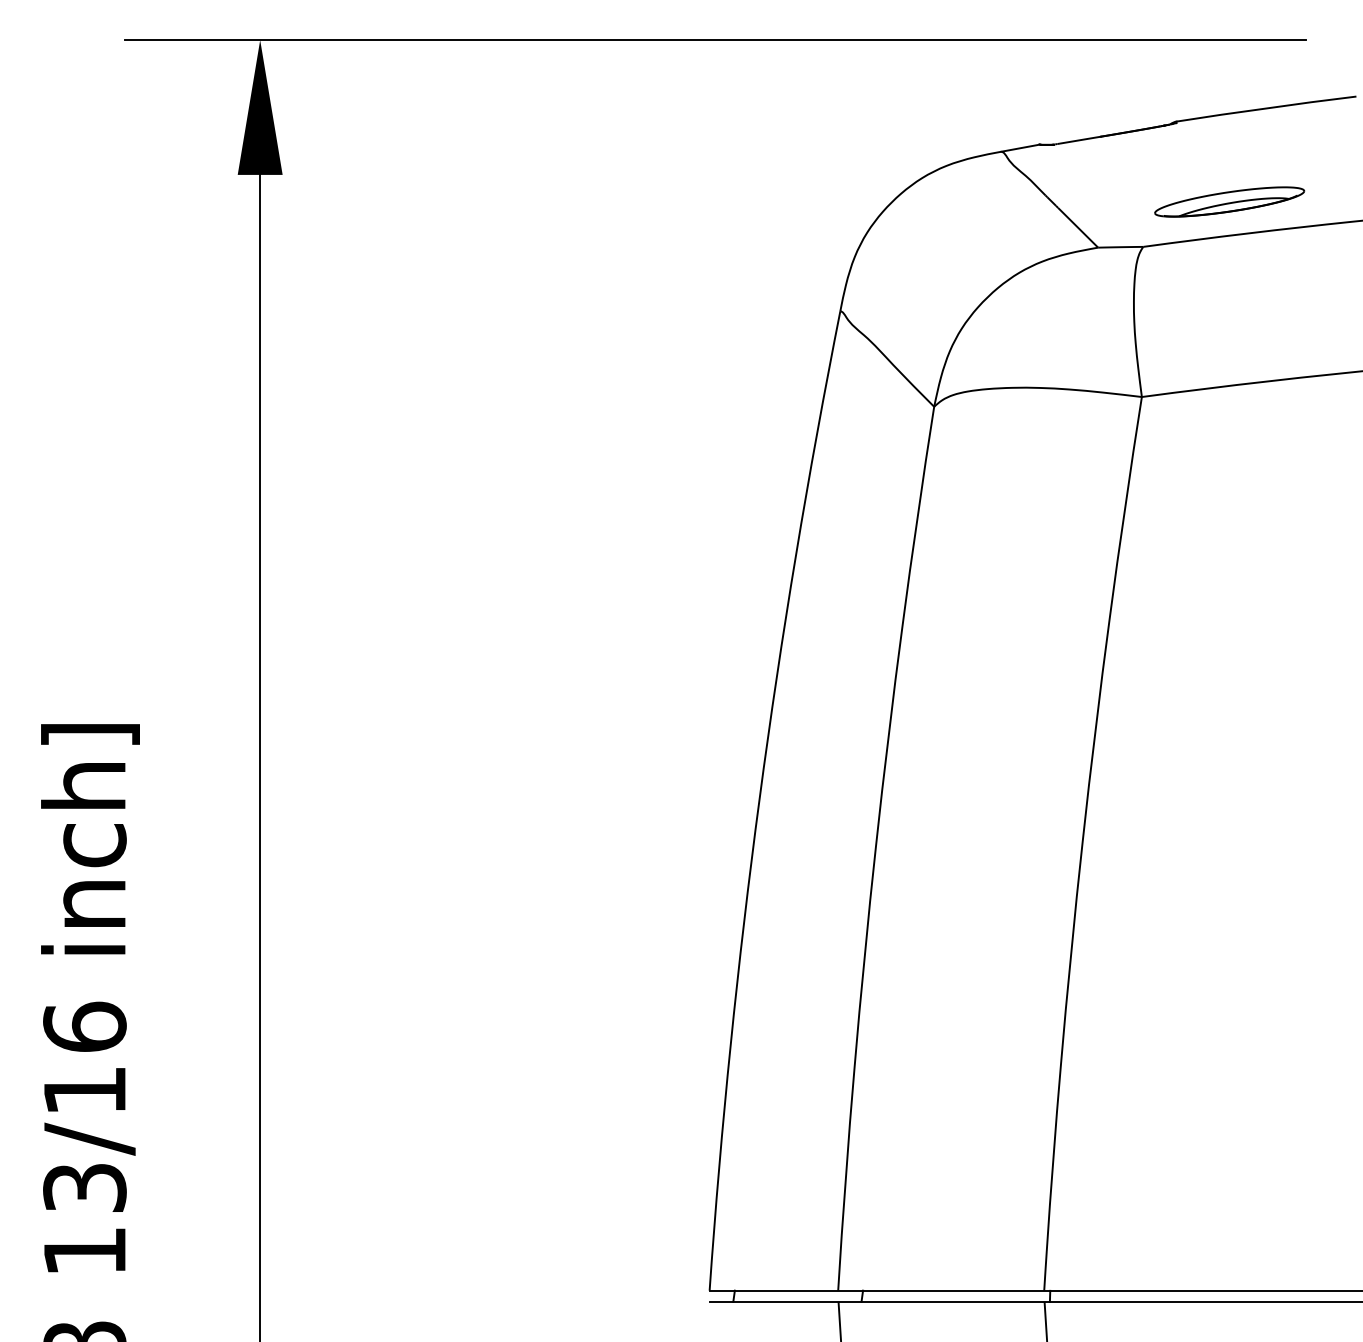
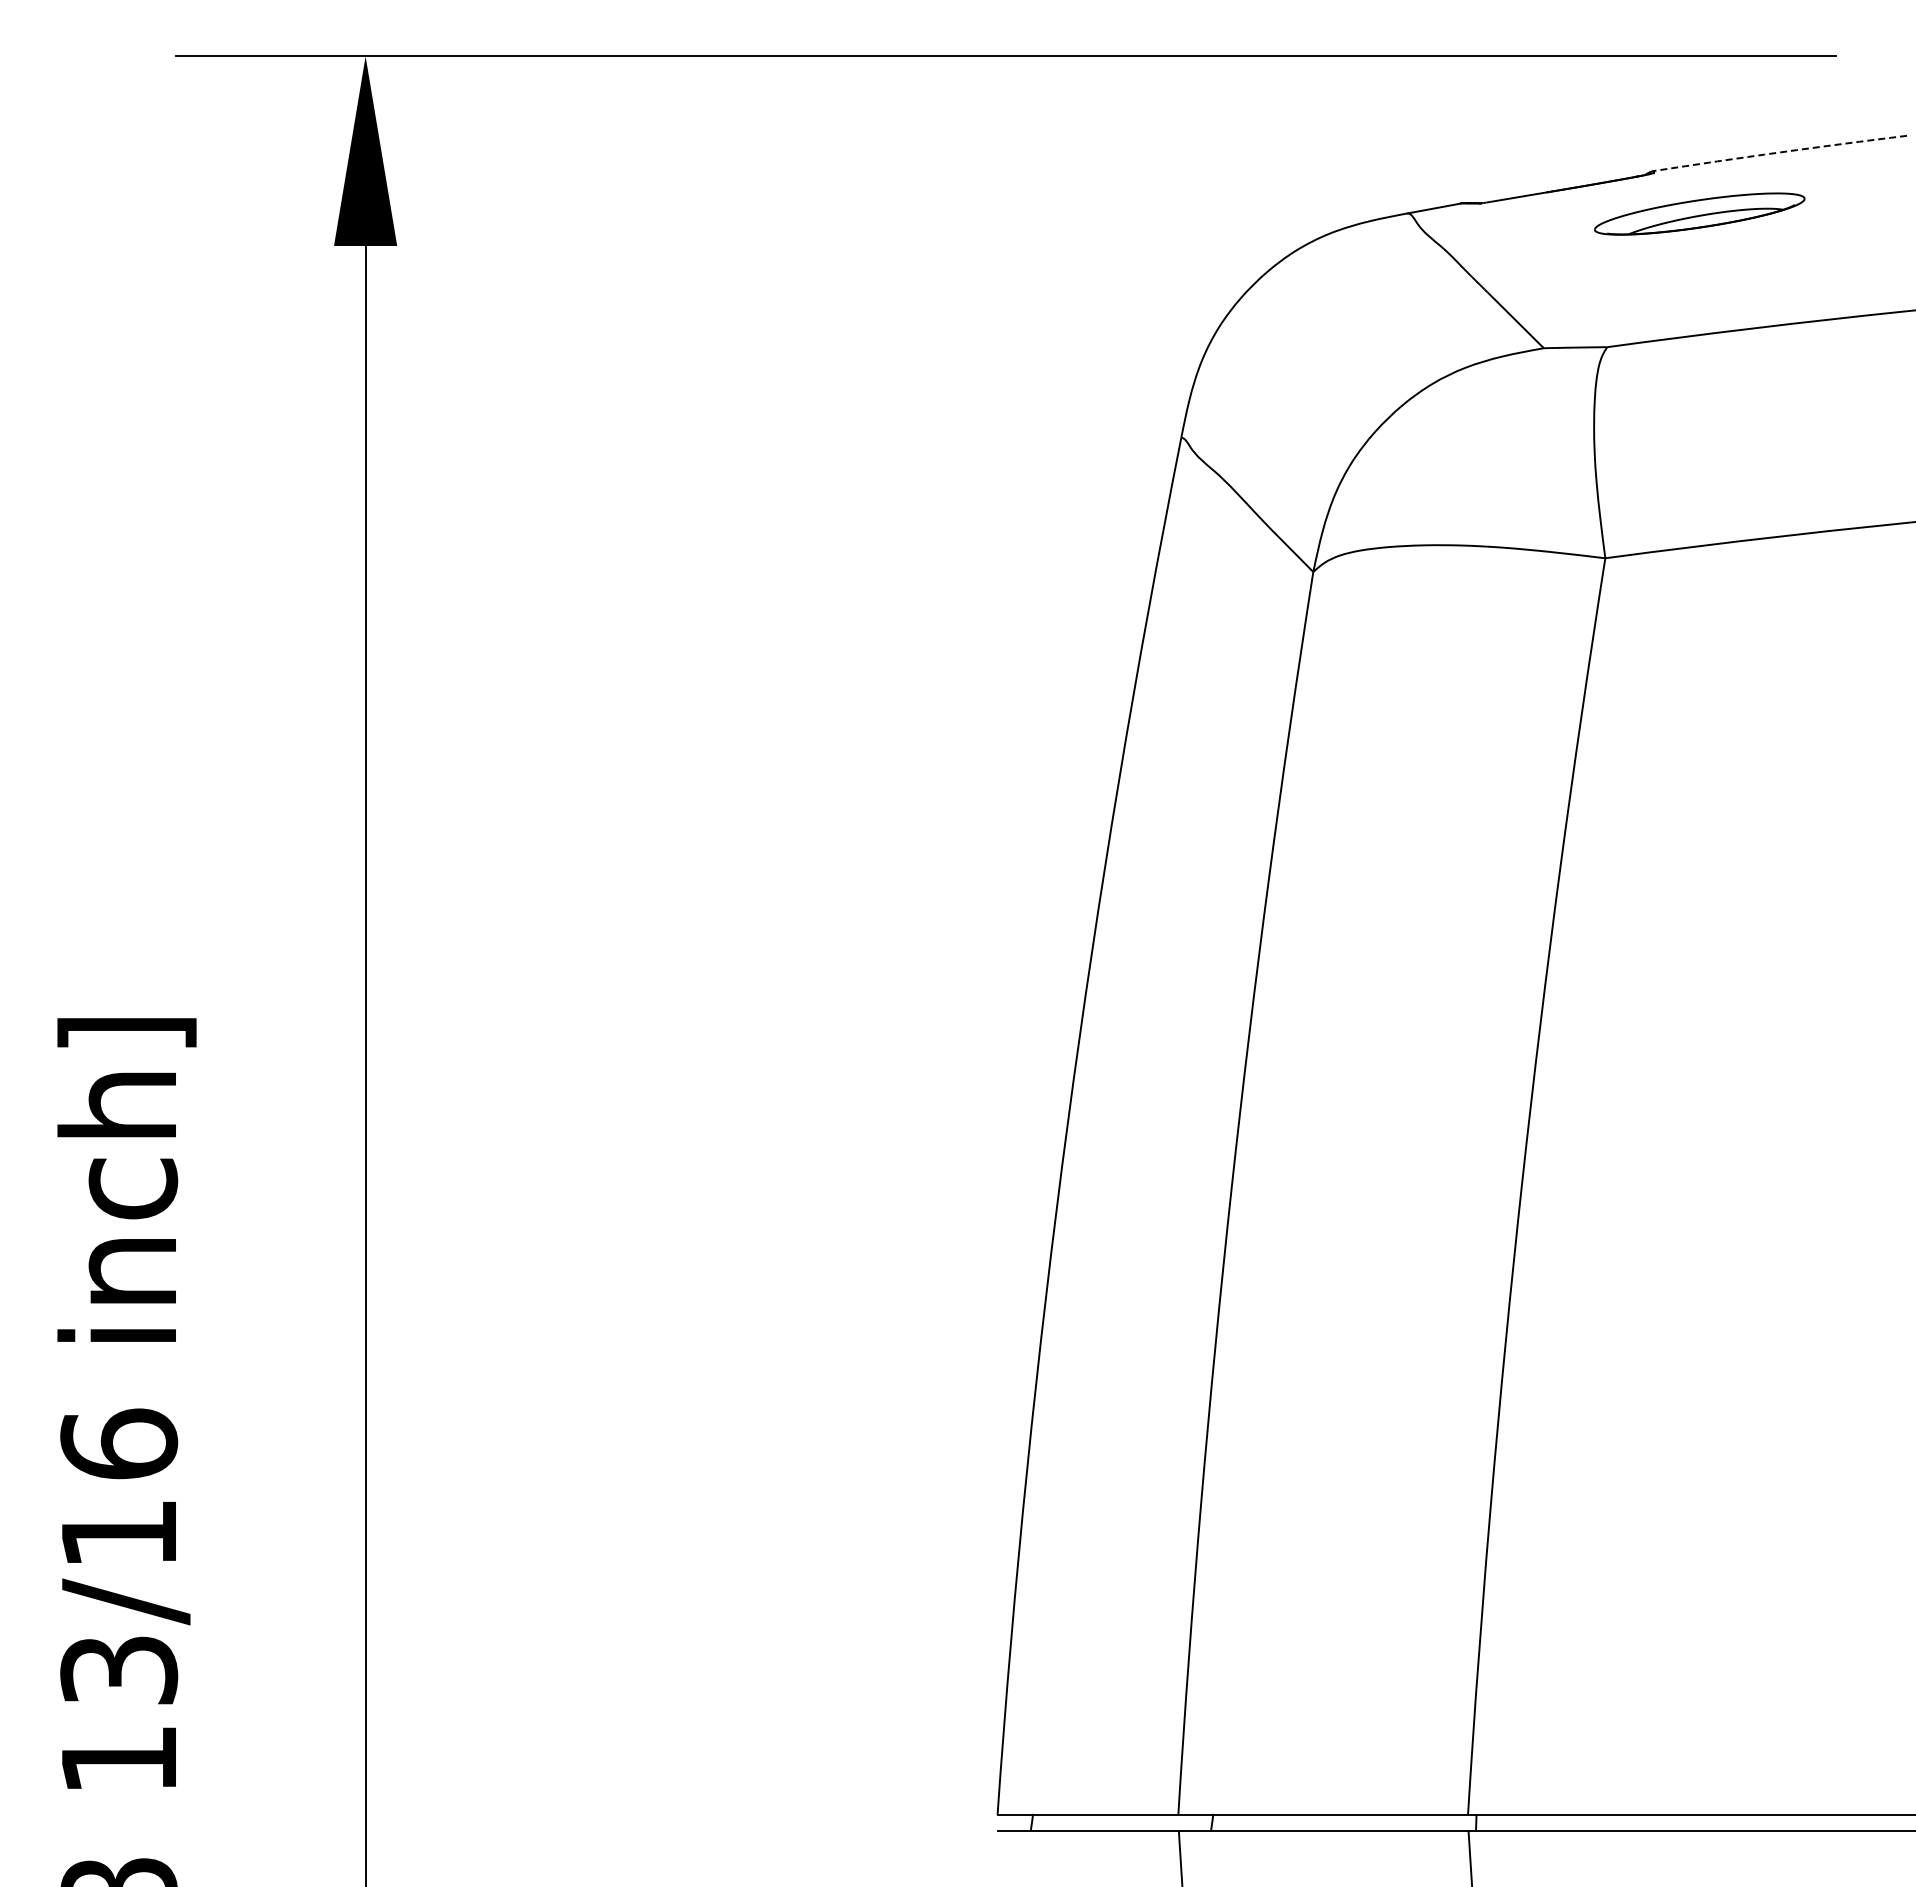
arc: (1266, 108) -> (1780, 152), solid -> dashed
part: (1229, 201) -> (1699, 213), moved

